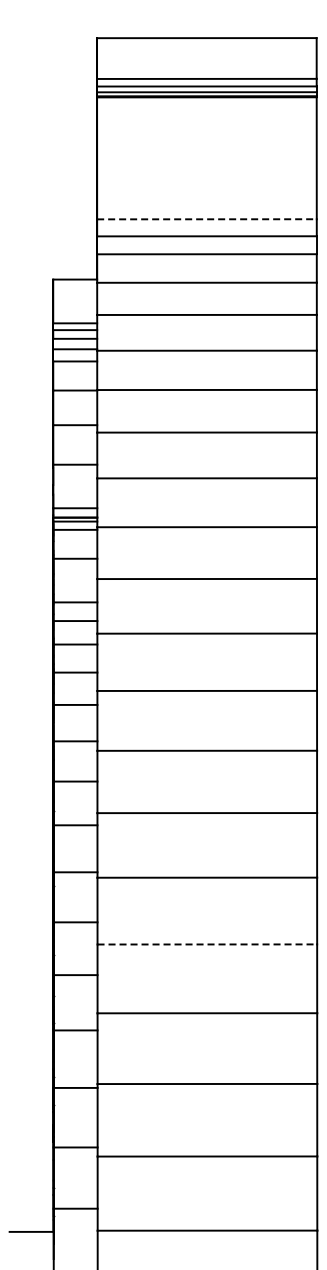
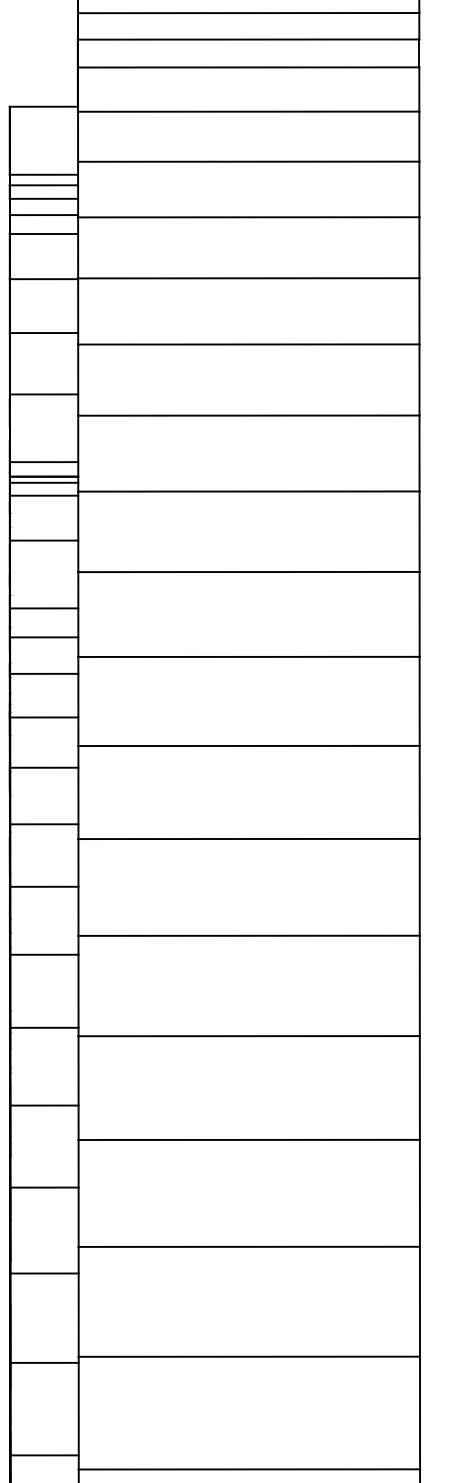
line: (206, 219) -> (247, 13), dashed -> solid
line: (207, 944) -> (249, 1139), dashed -> solid

